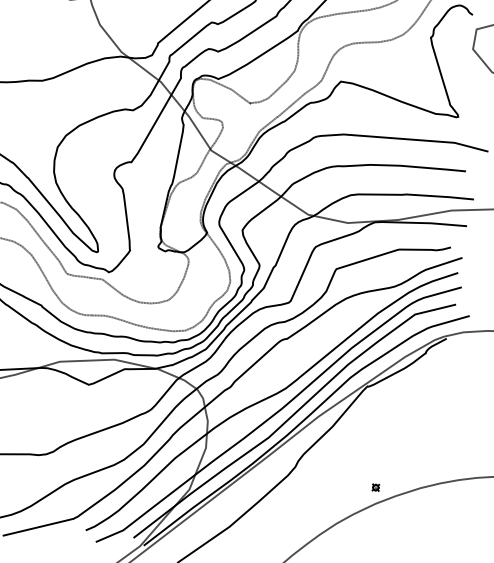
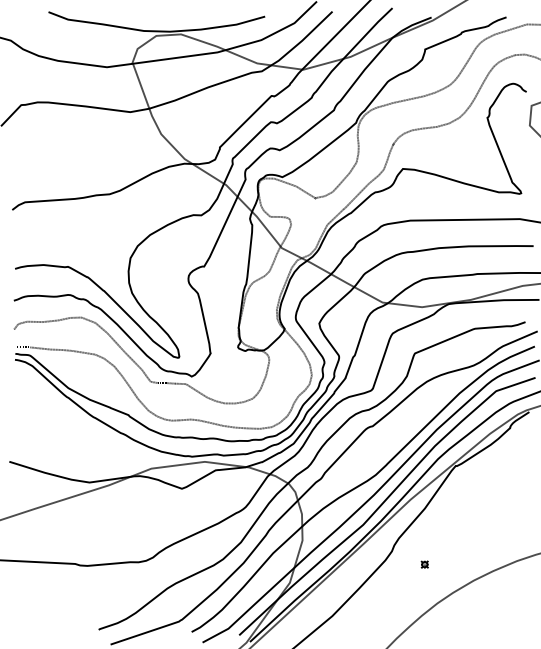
part: (375, 487) -> (424, 564), moved

